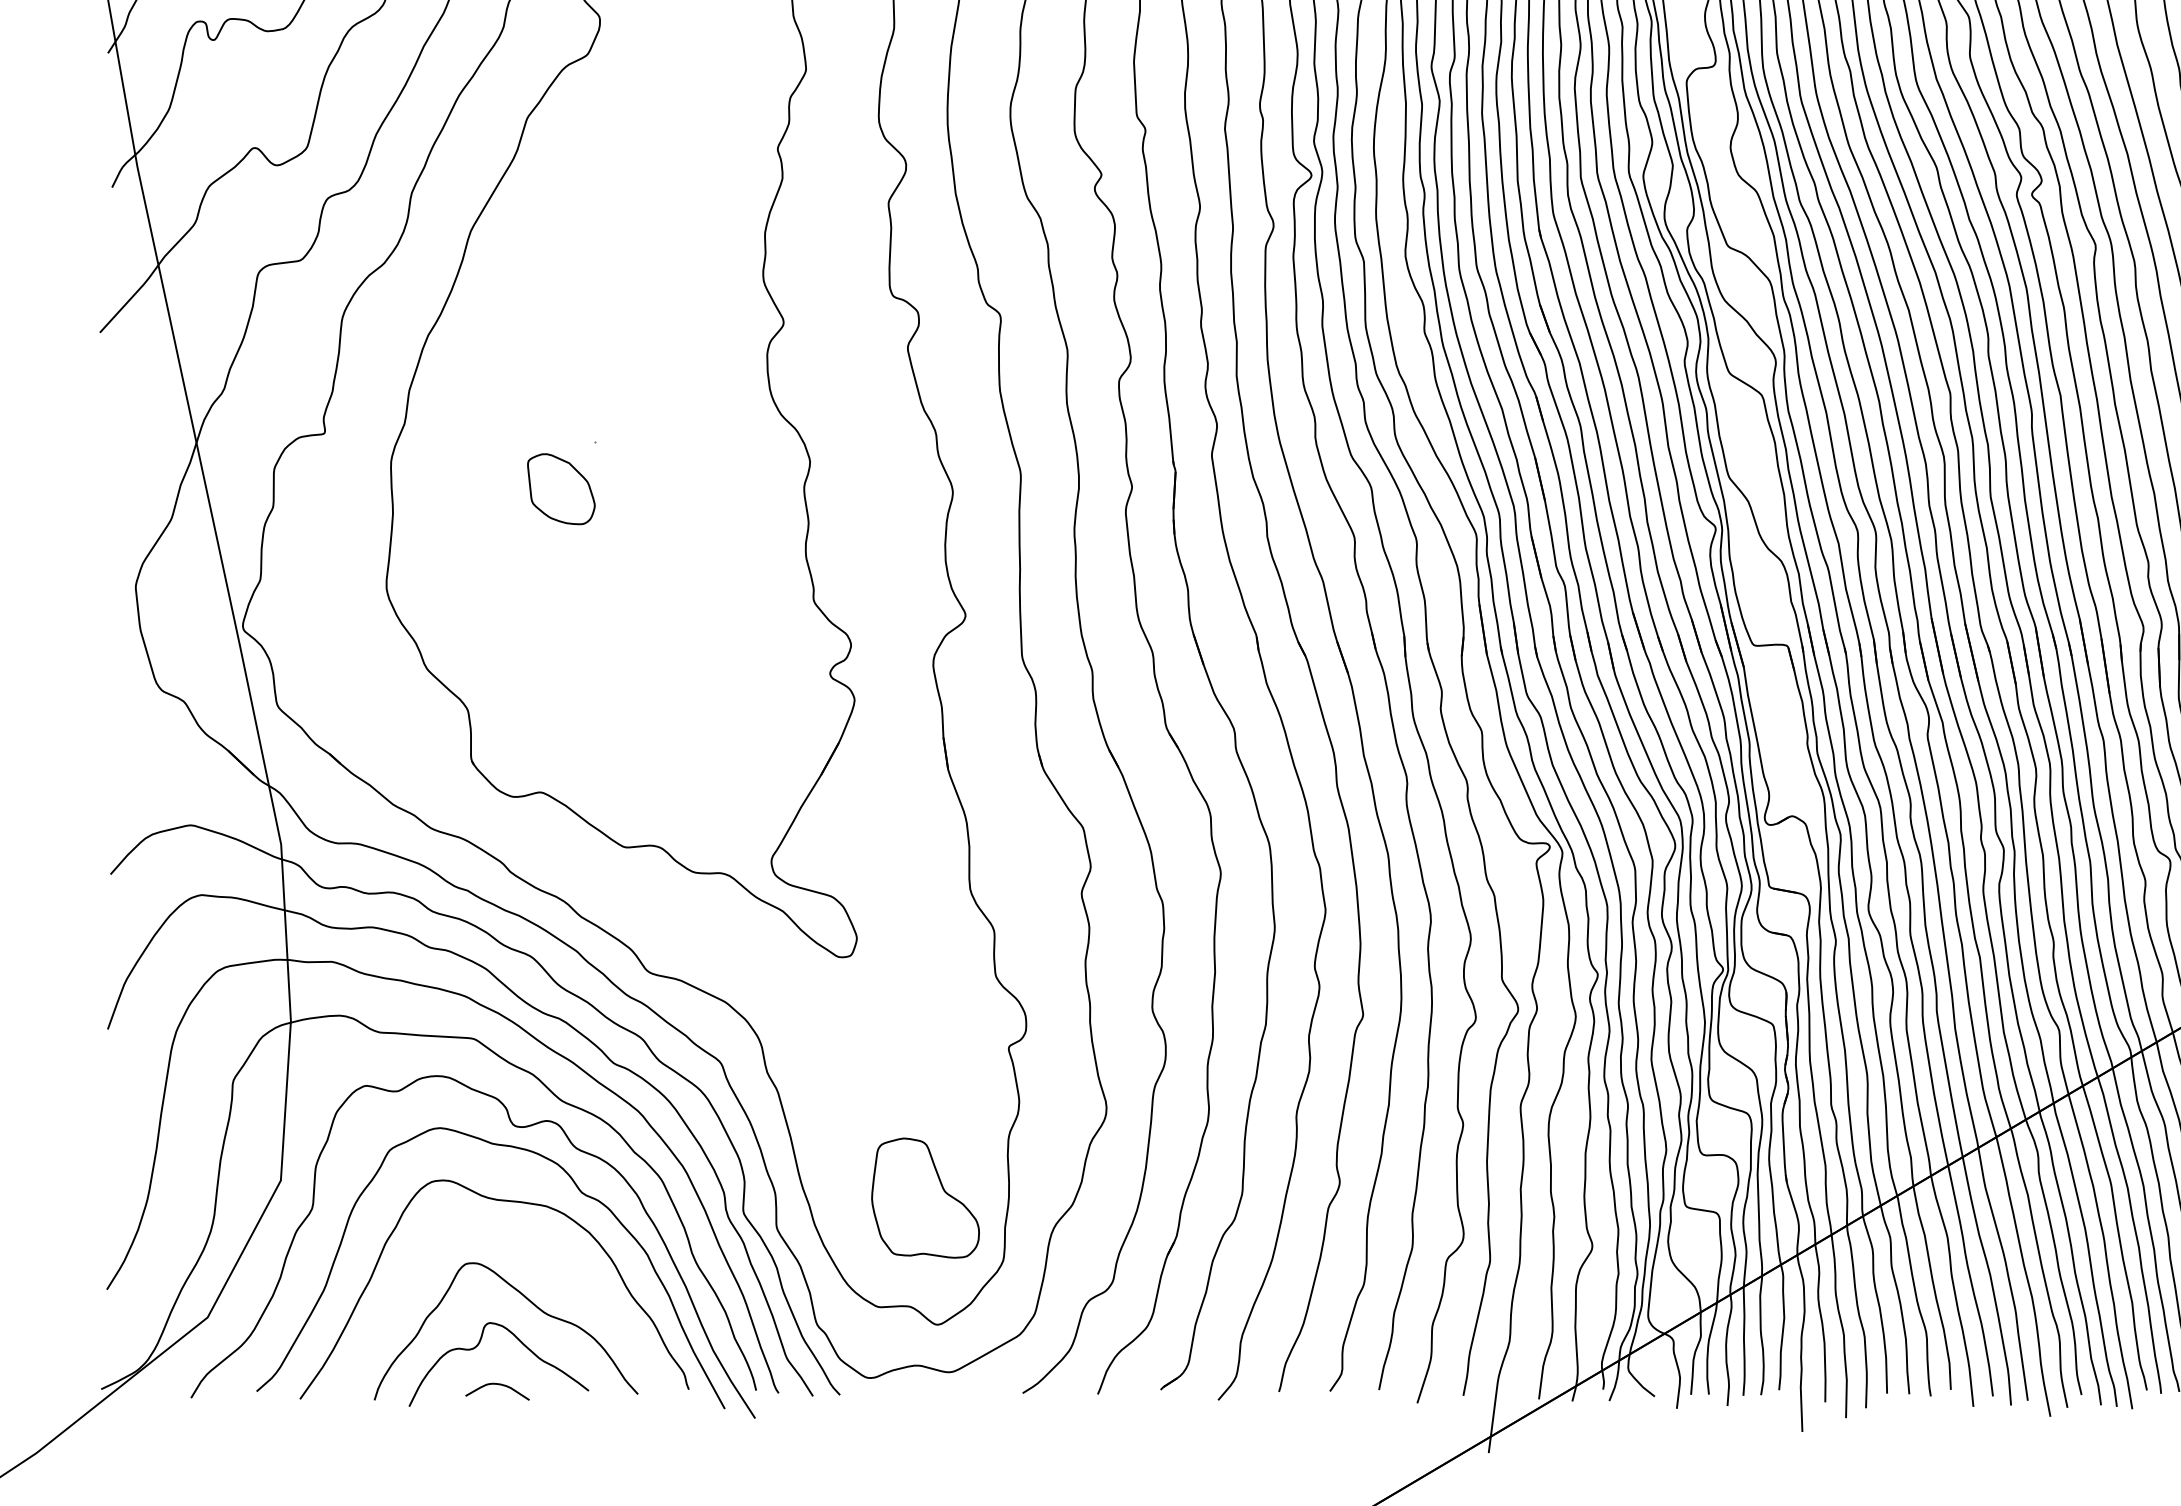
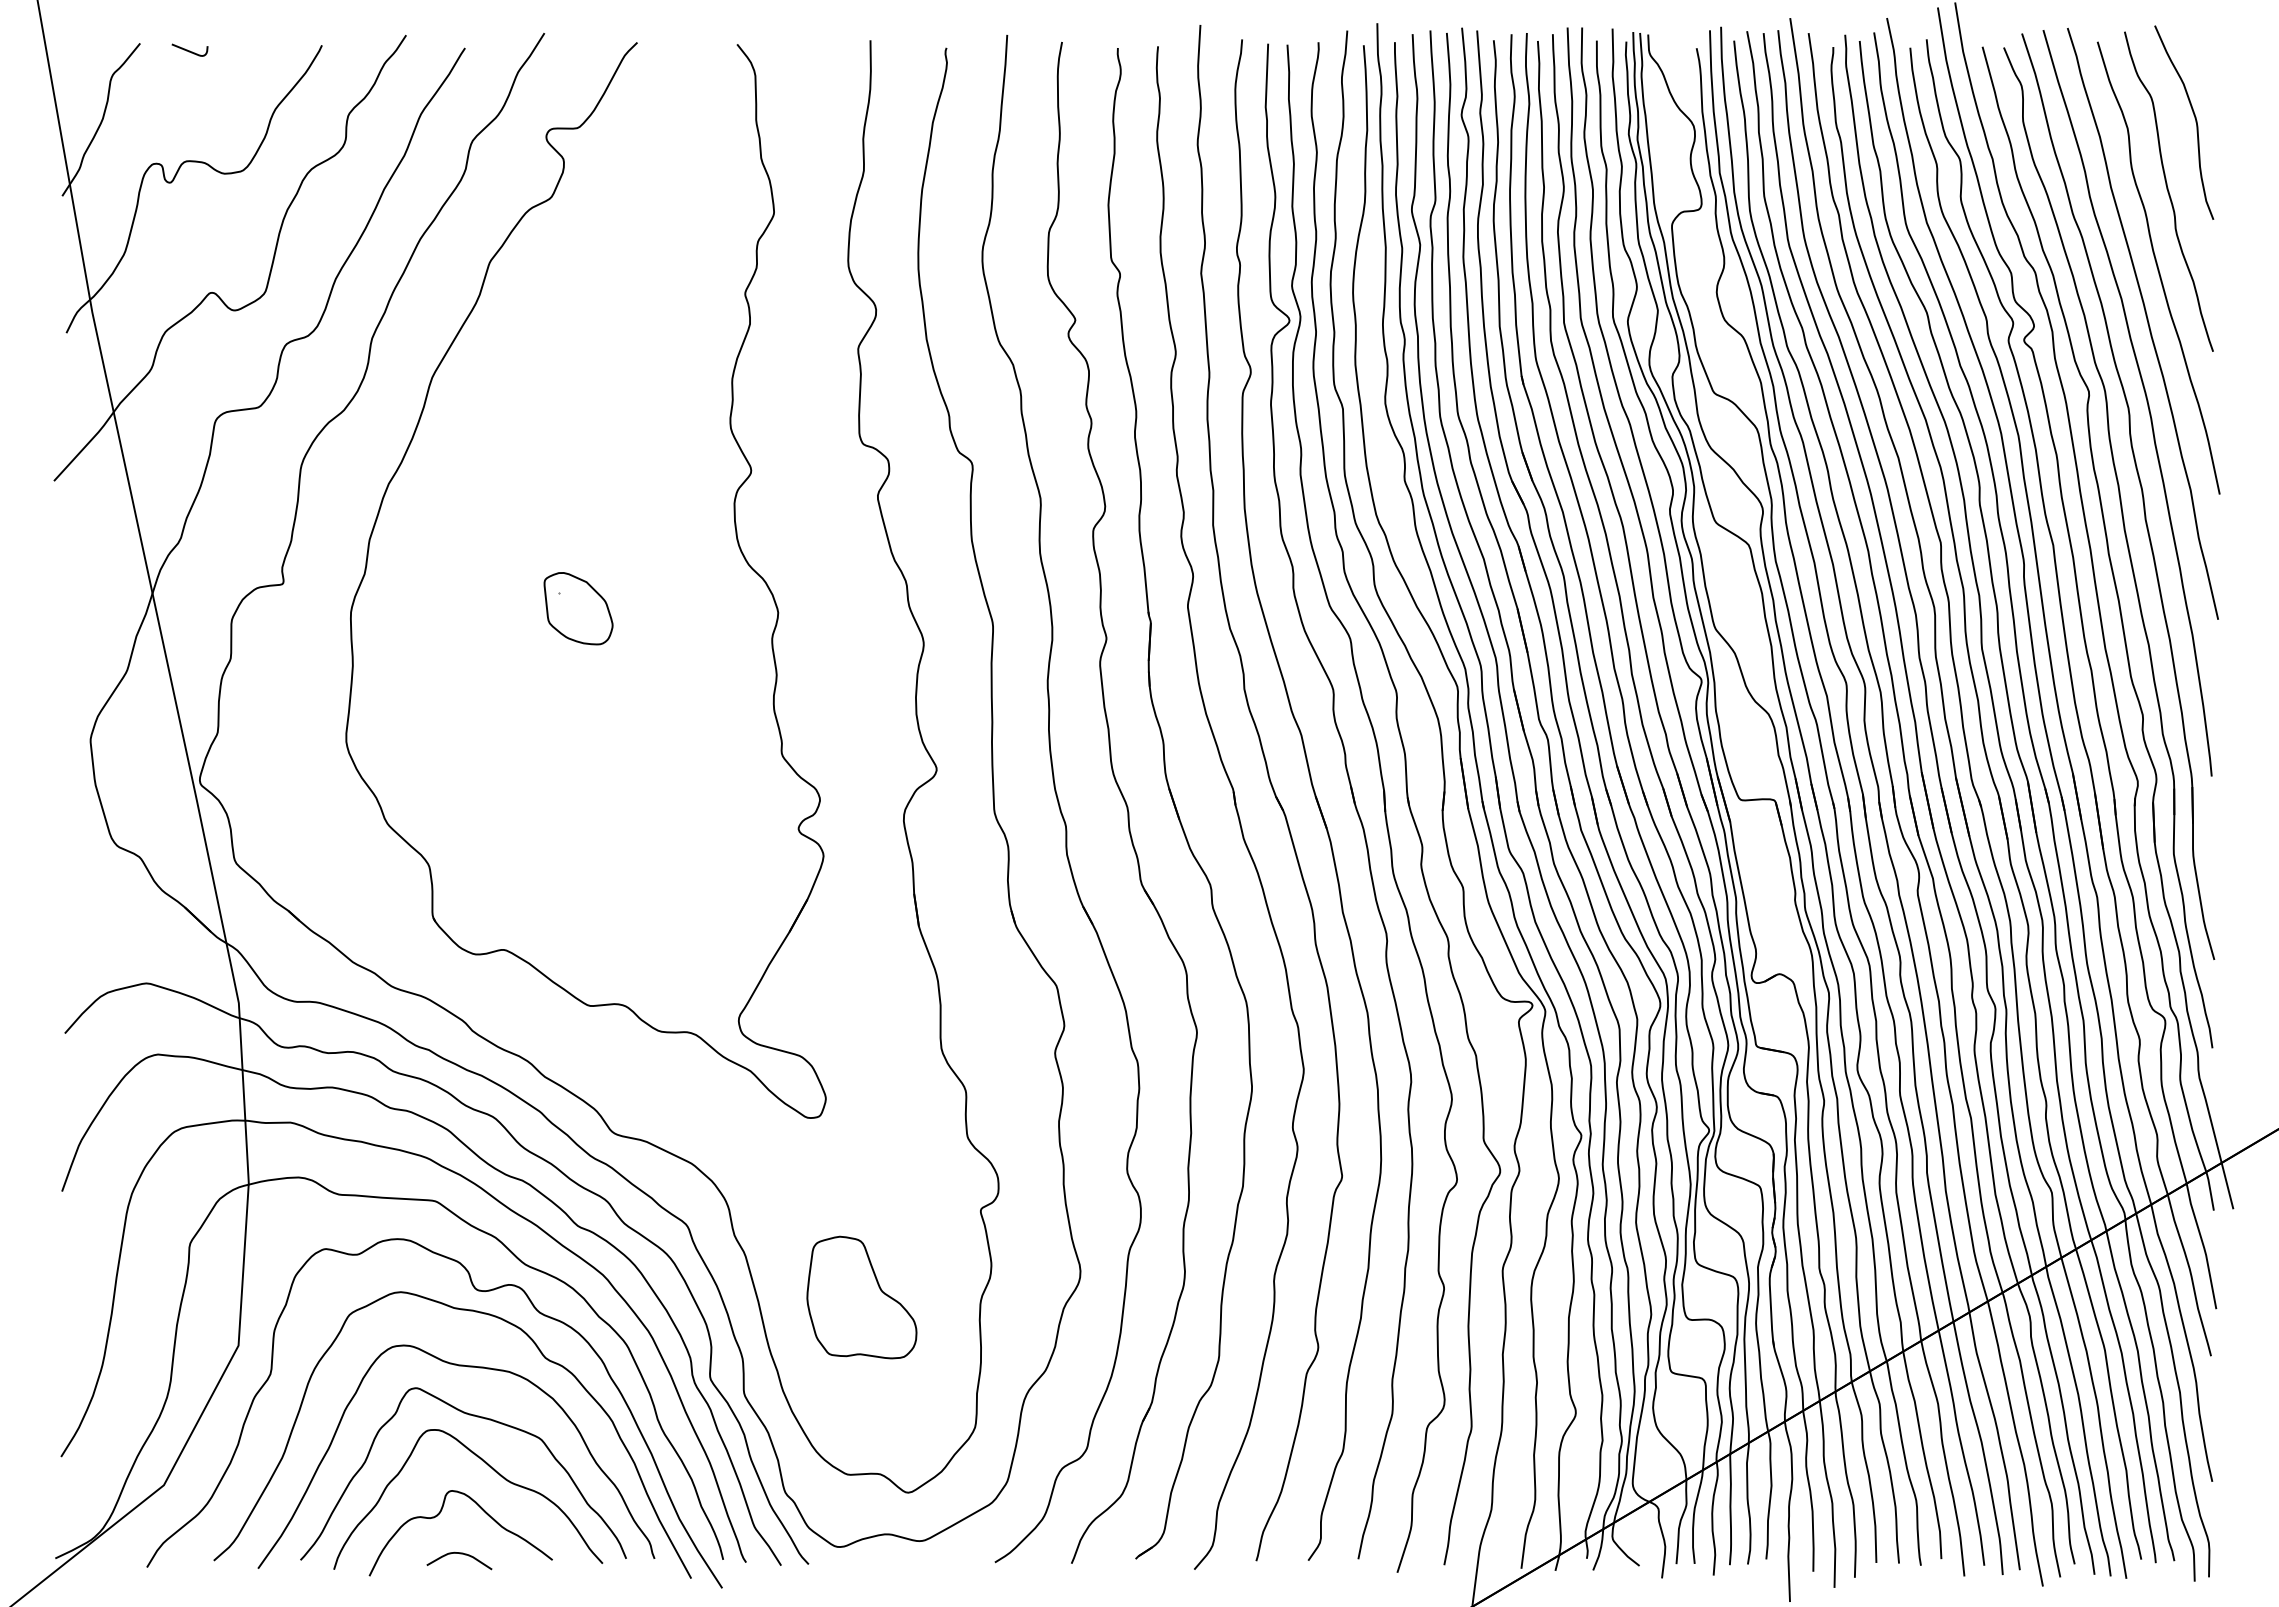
part: (561, 489) -> (578, 608), moved
part: (925, 1198) -> (861, 1297), moved
curve: (515, 1251) -> (477, 1417), added

